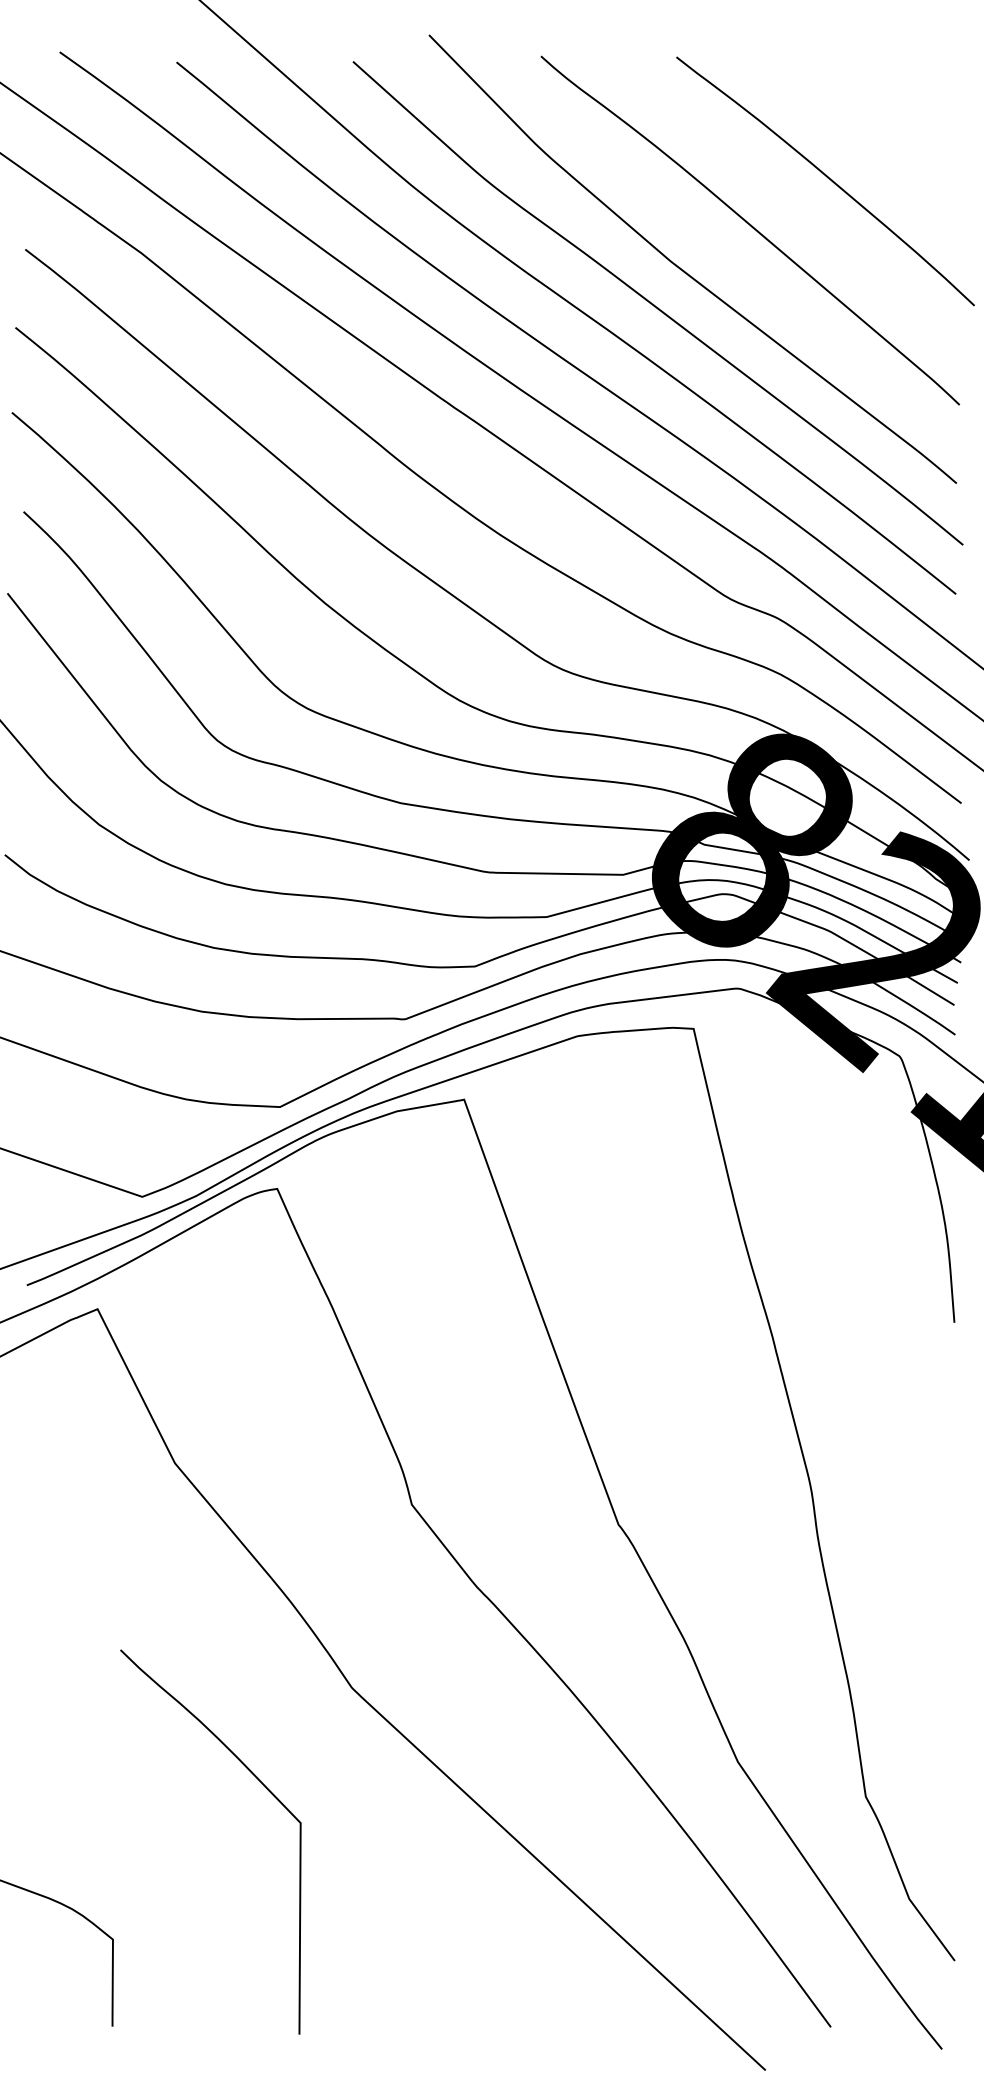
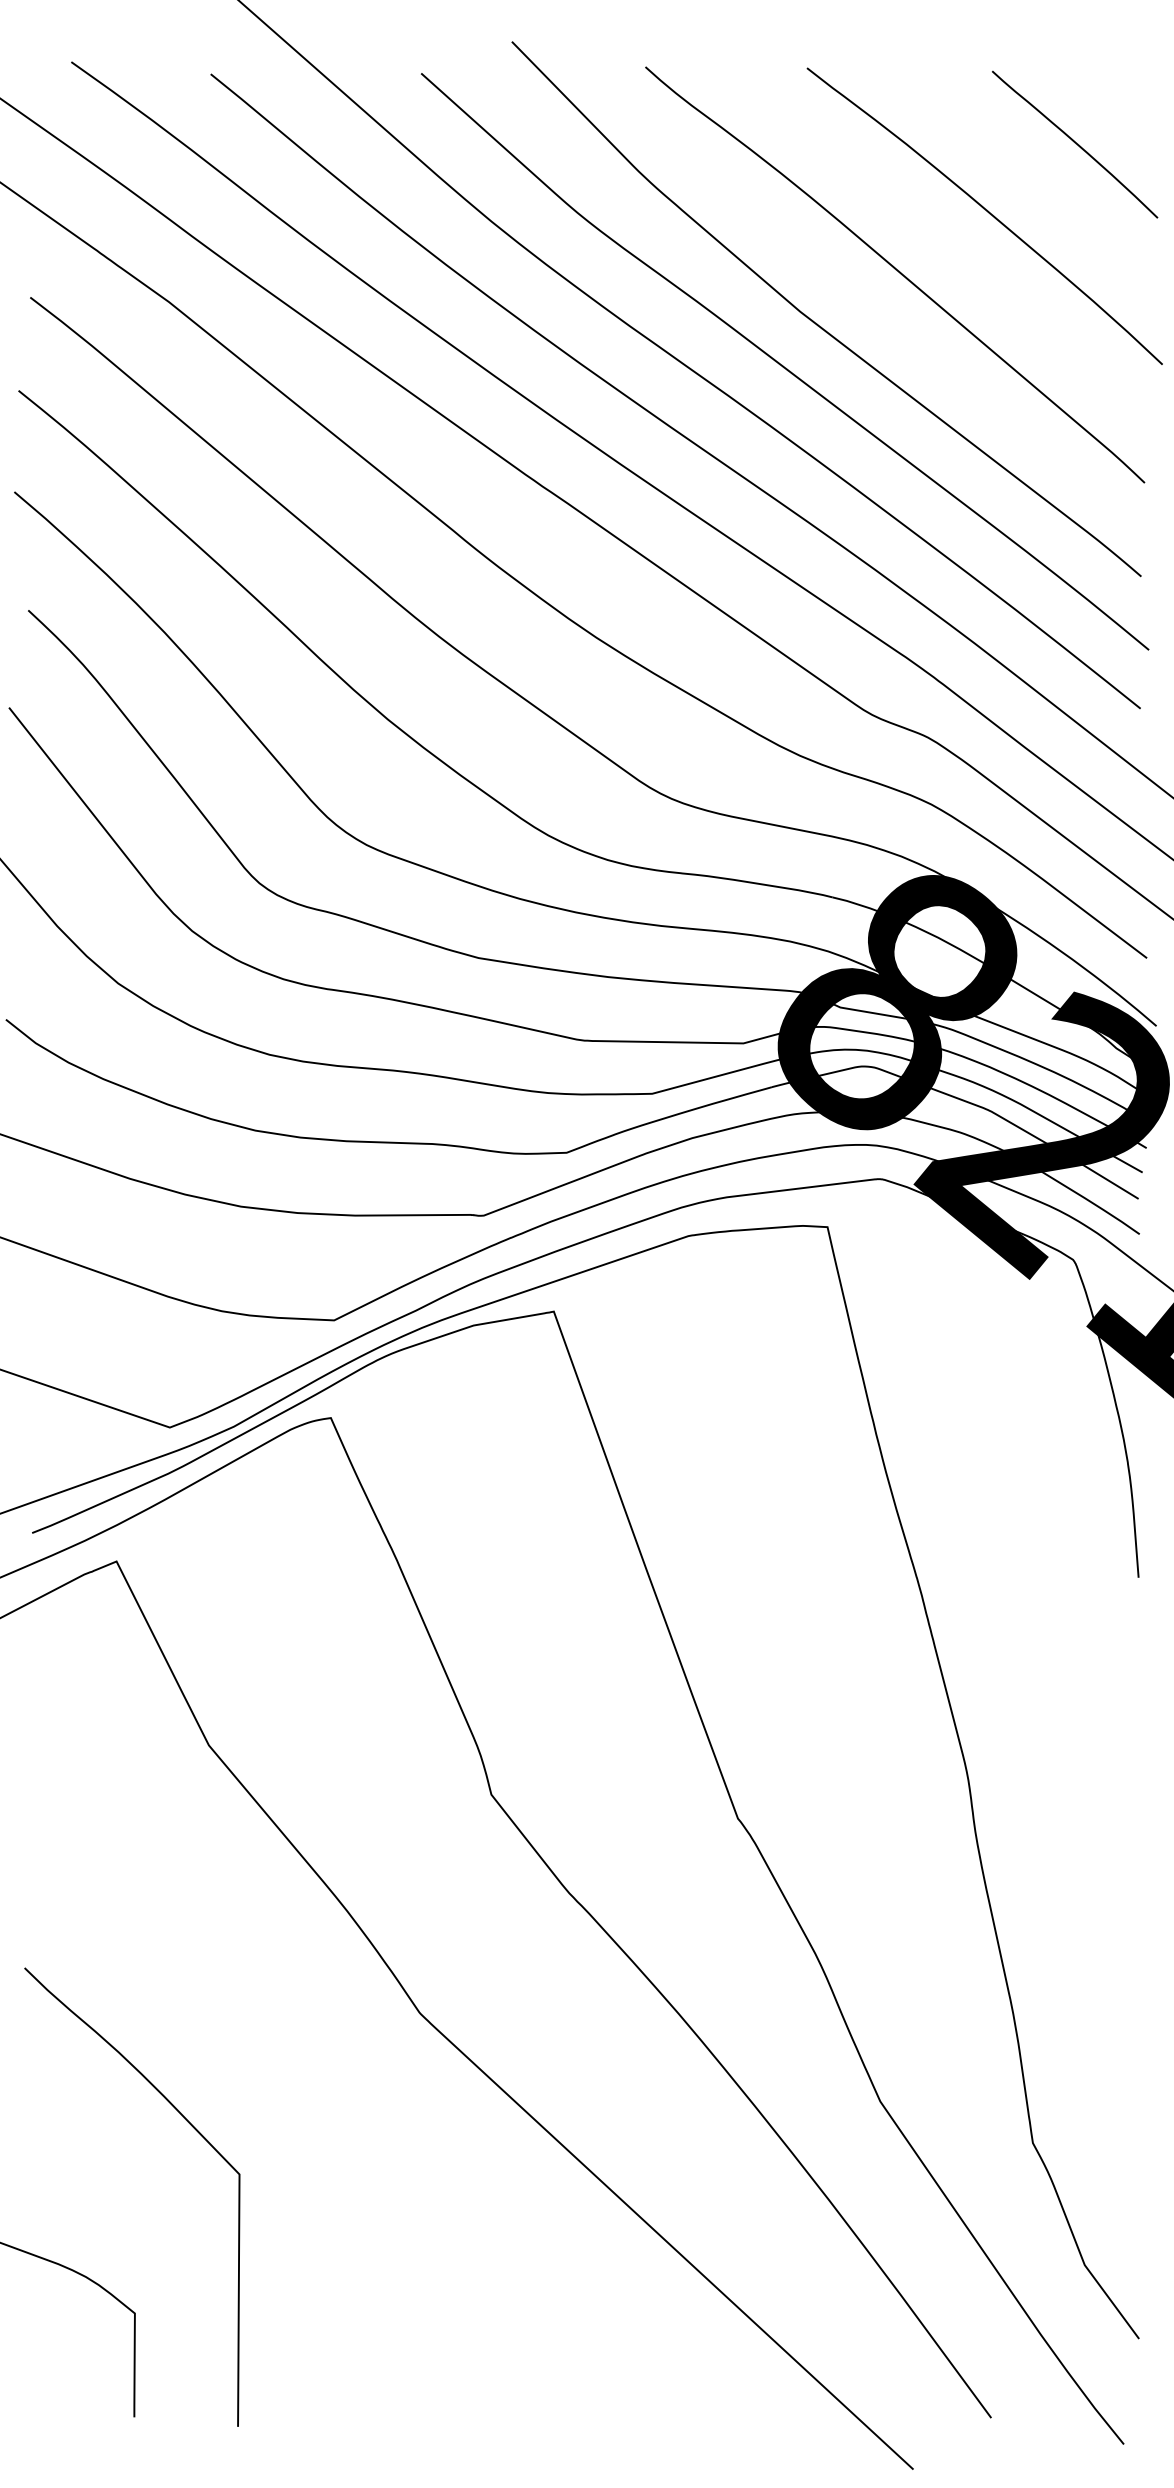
curve: (900, 120) -> (1074, 143), added
curve: (264, 1787) -> (196, 2132), moved

